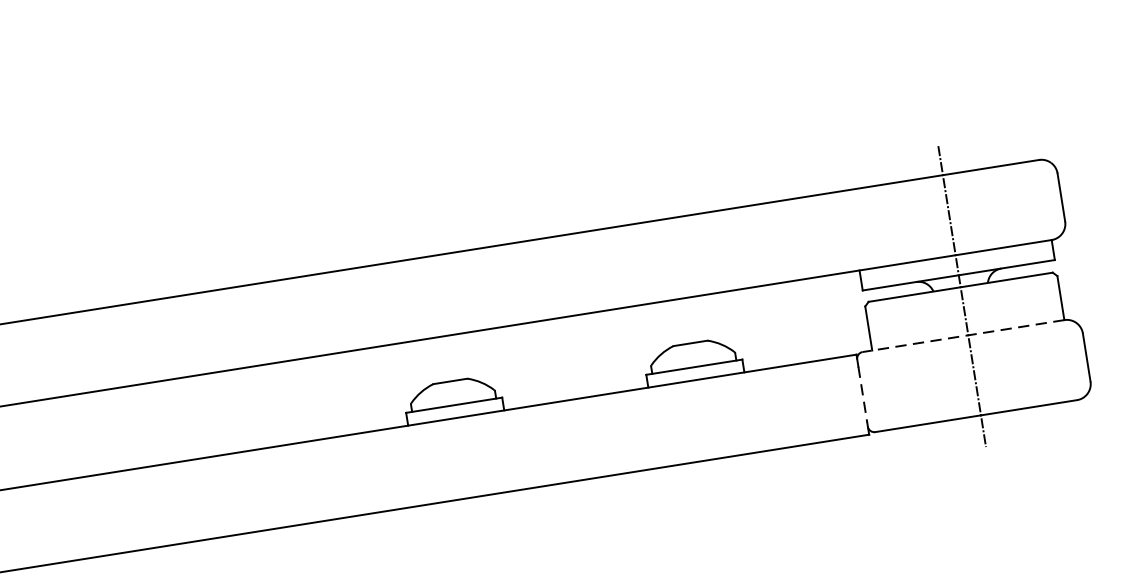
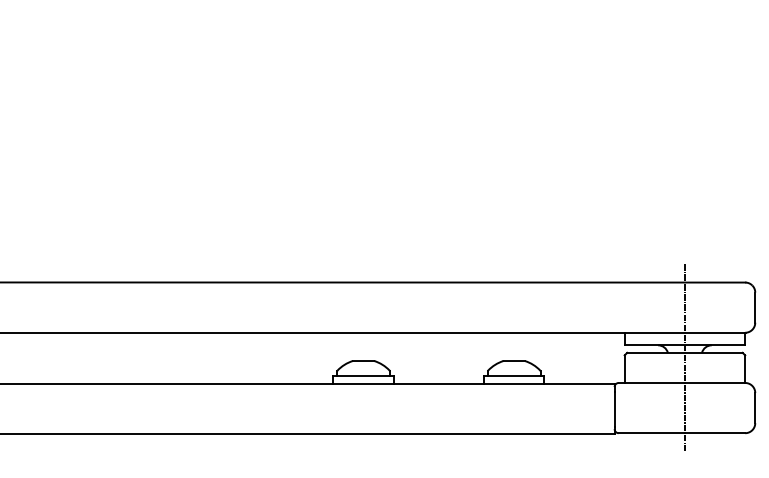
line: (962, 335) -> (681, 382), dashed -> solid
line: (862, 395) -> (614, 409), dashed -> solid

